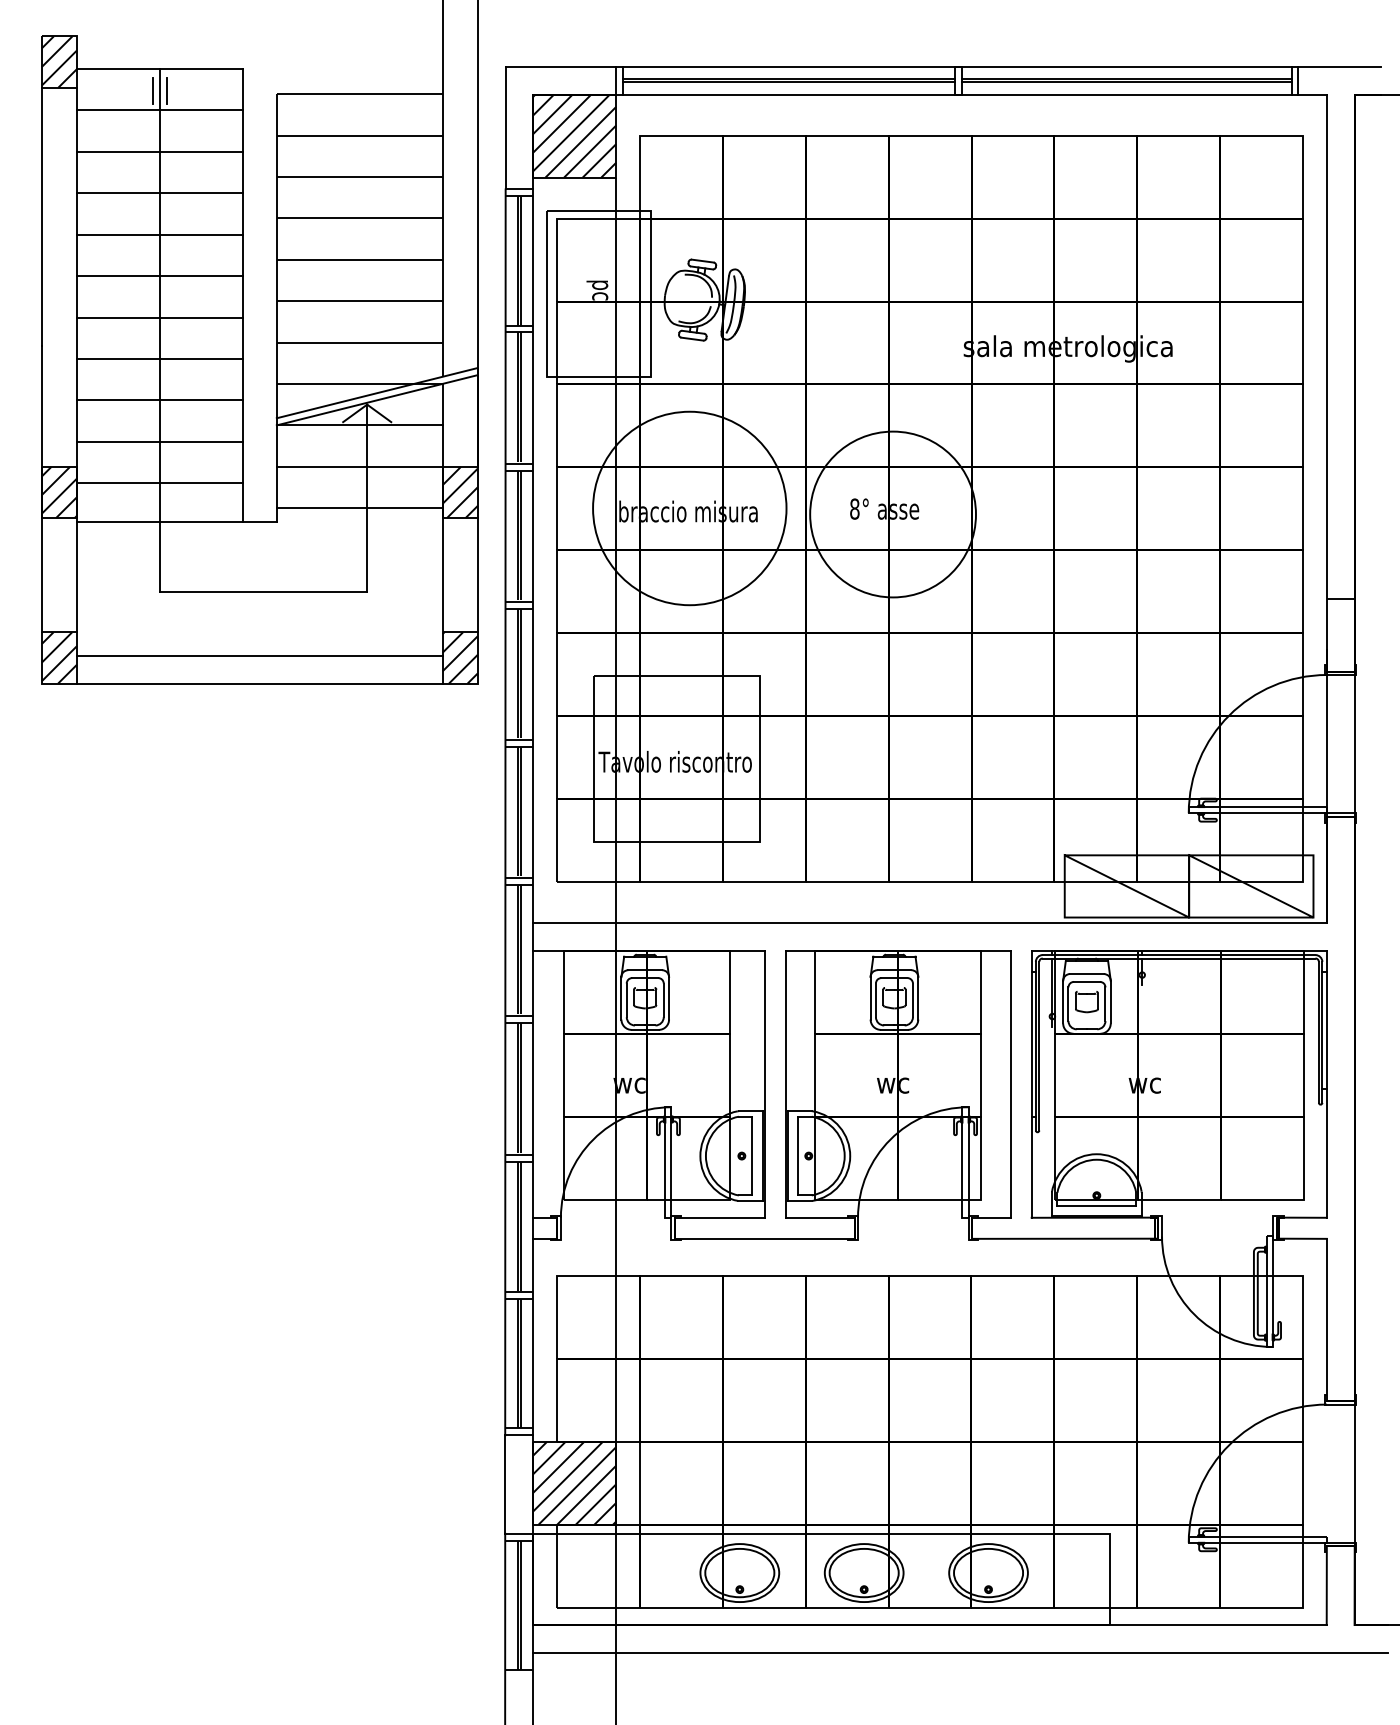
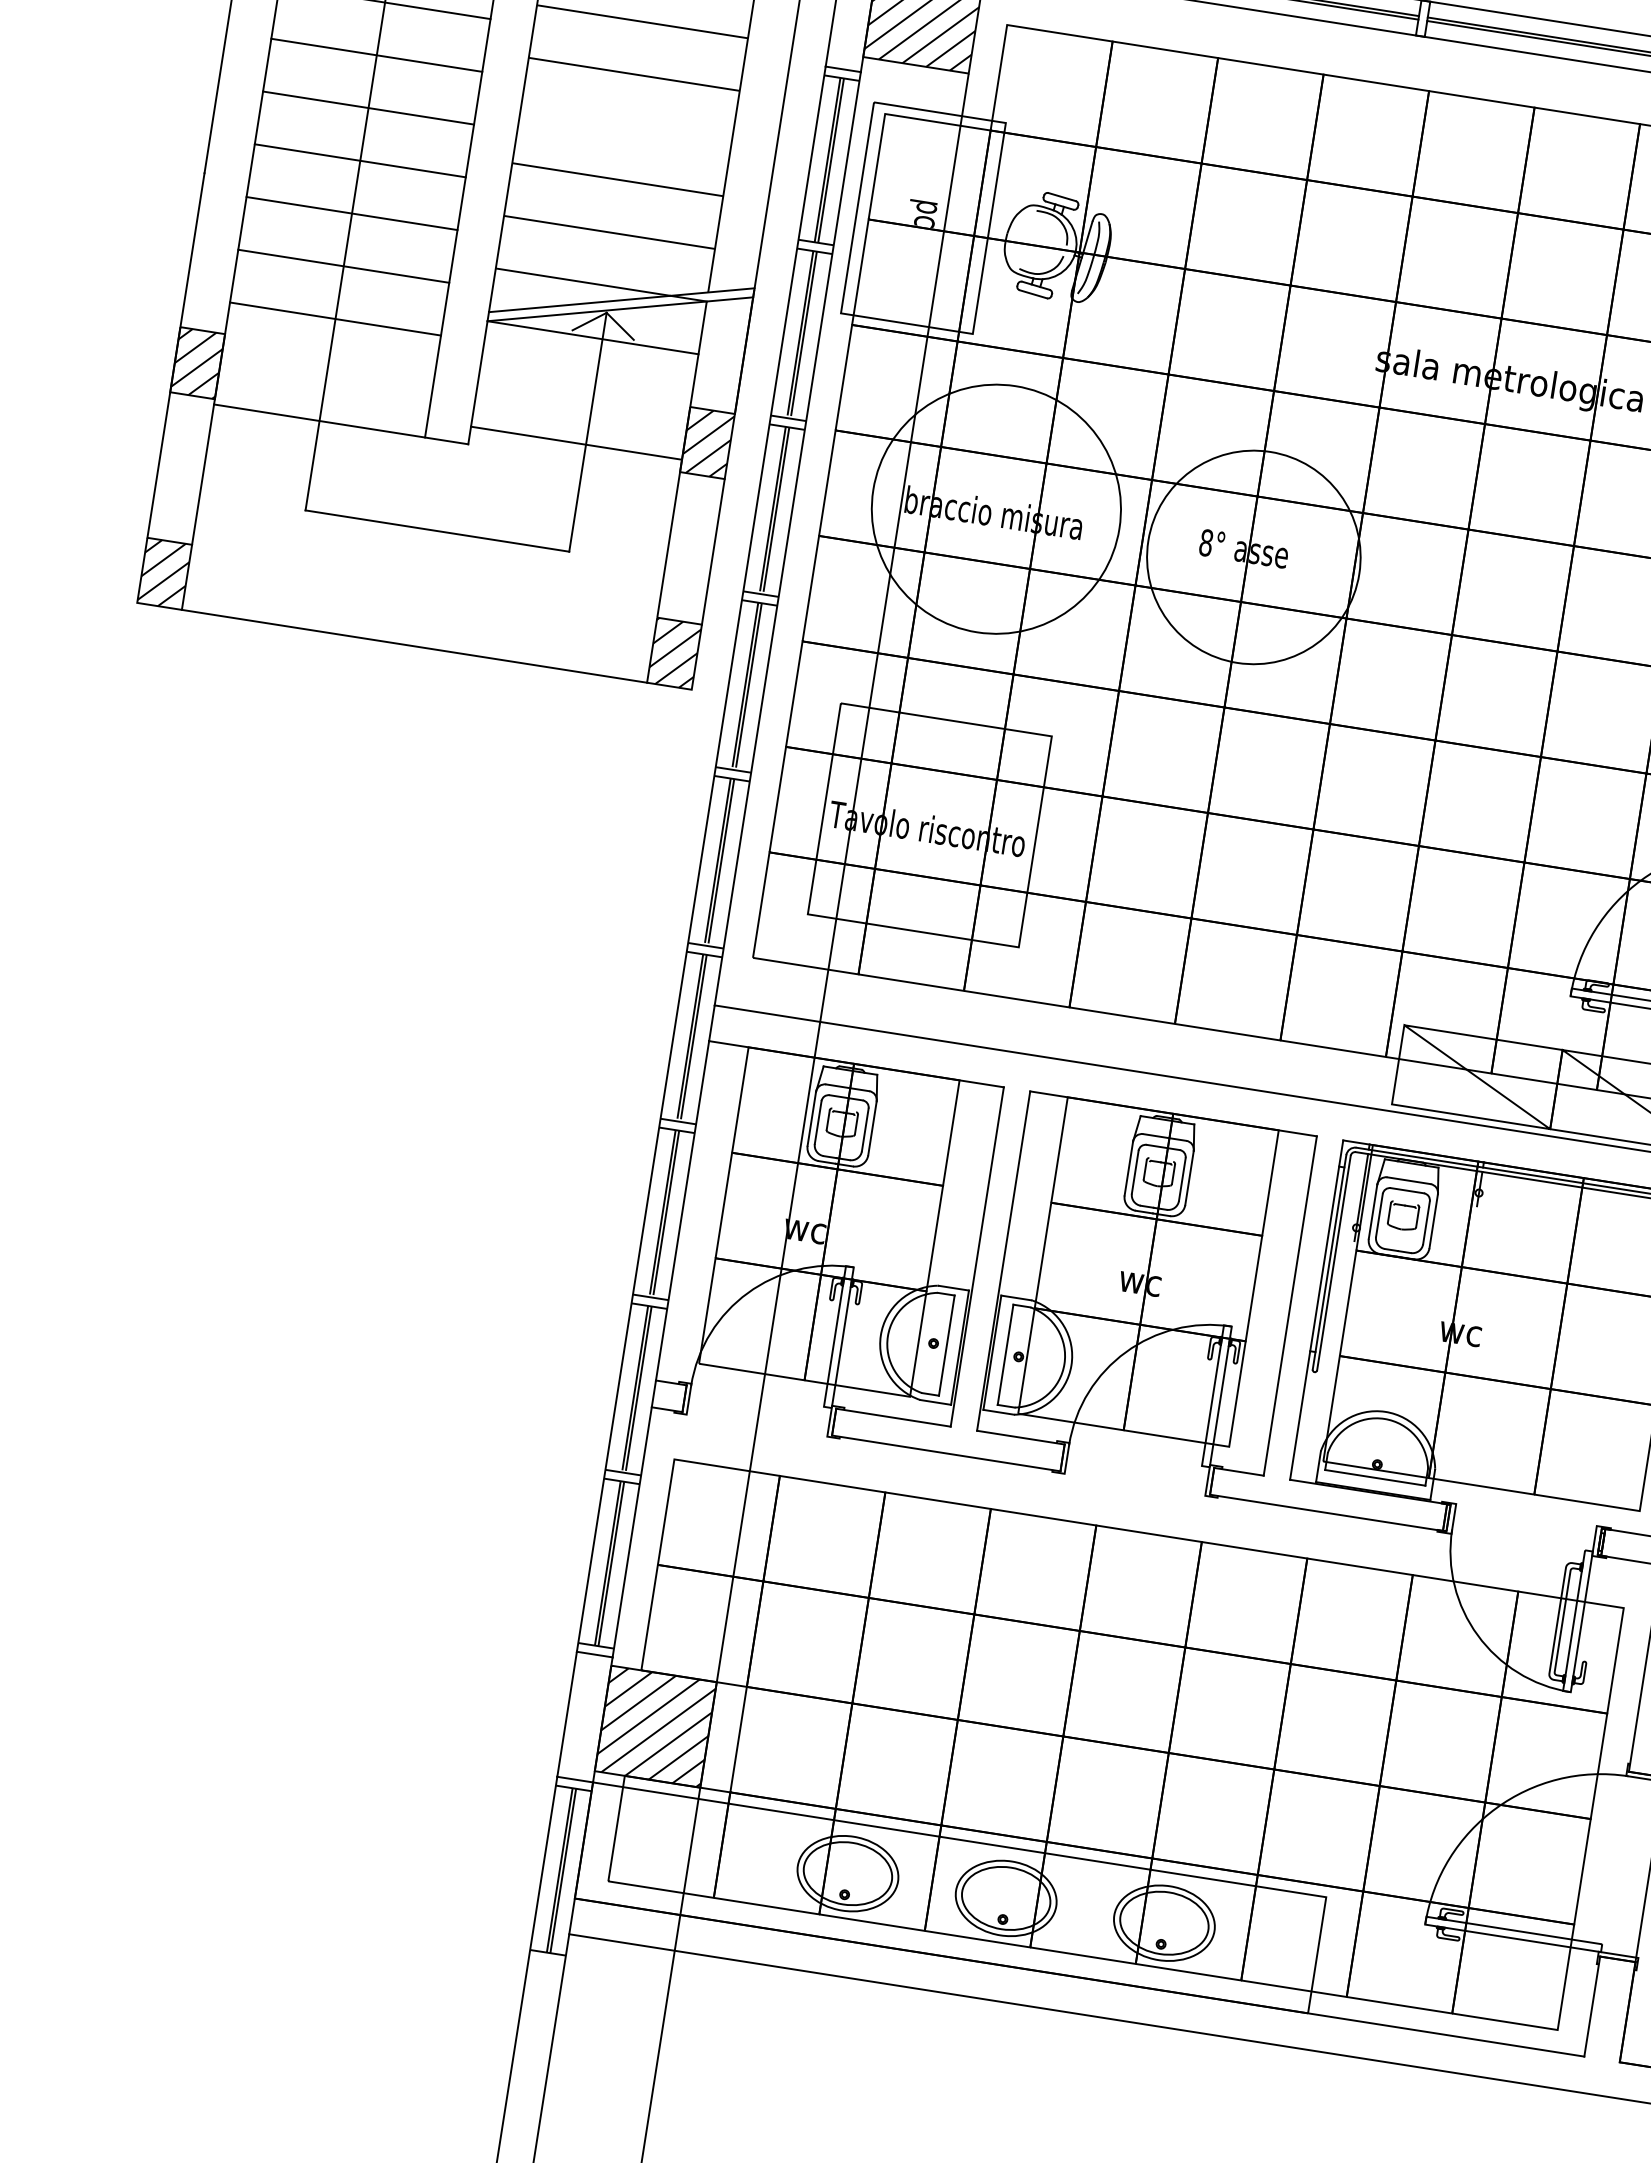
line: (359, 259) -> (625, 126), removed
line: (359, 466) -> (584, 390), removed
line: (159, 483) -> (326, 371), removed
line: (259, 655) -> (419, 610), removed

